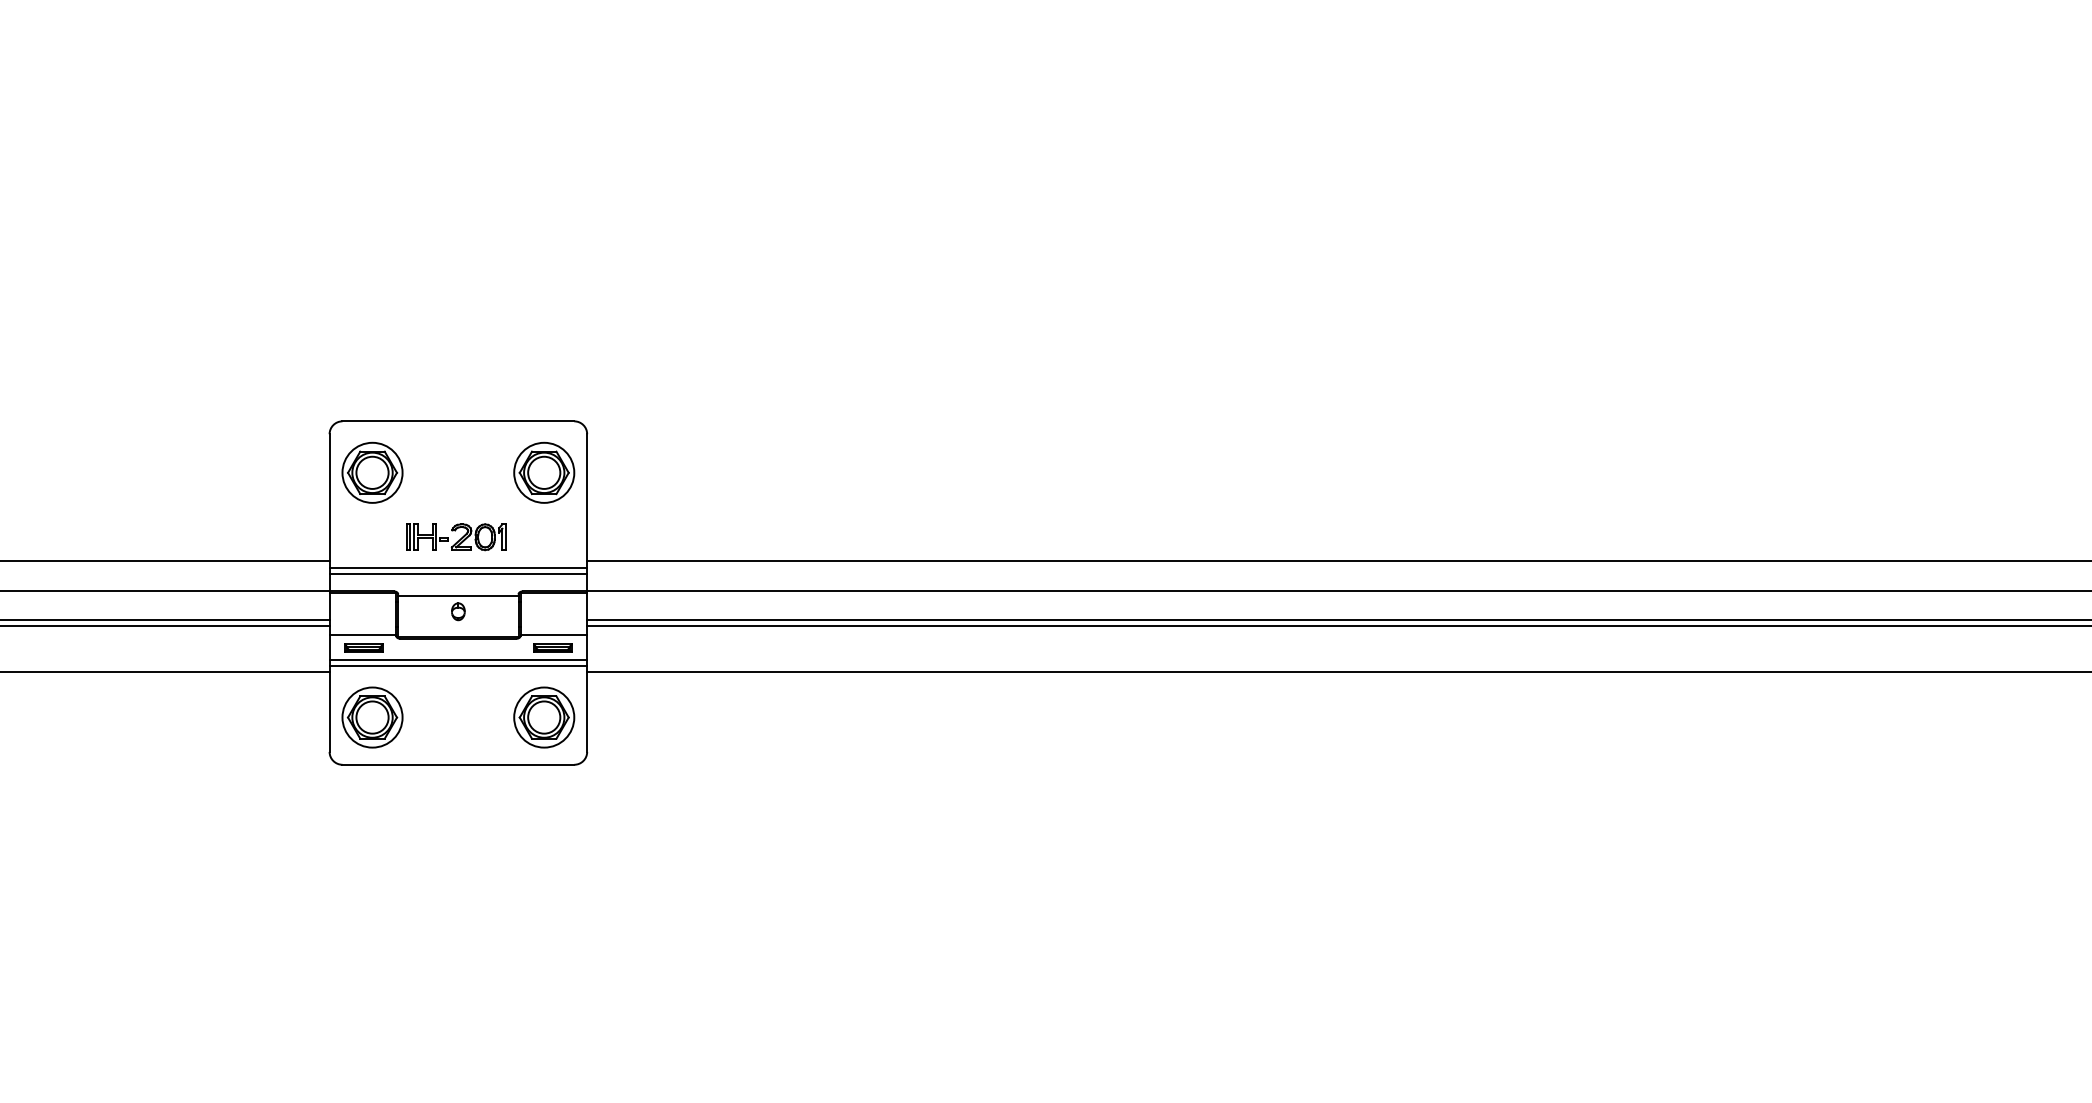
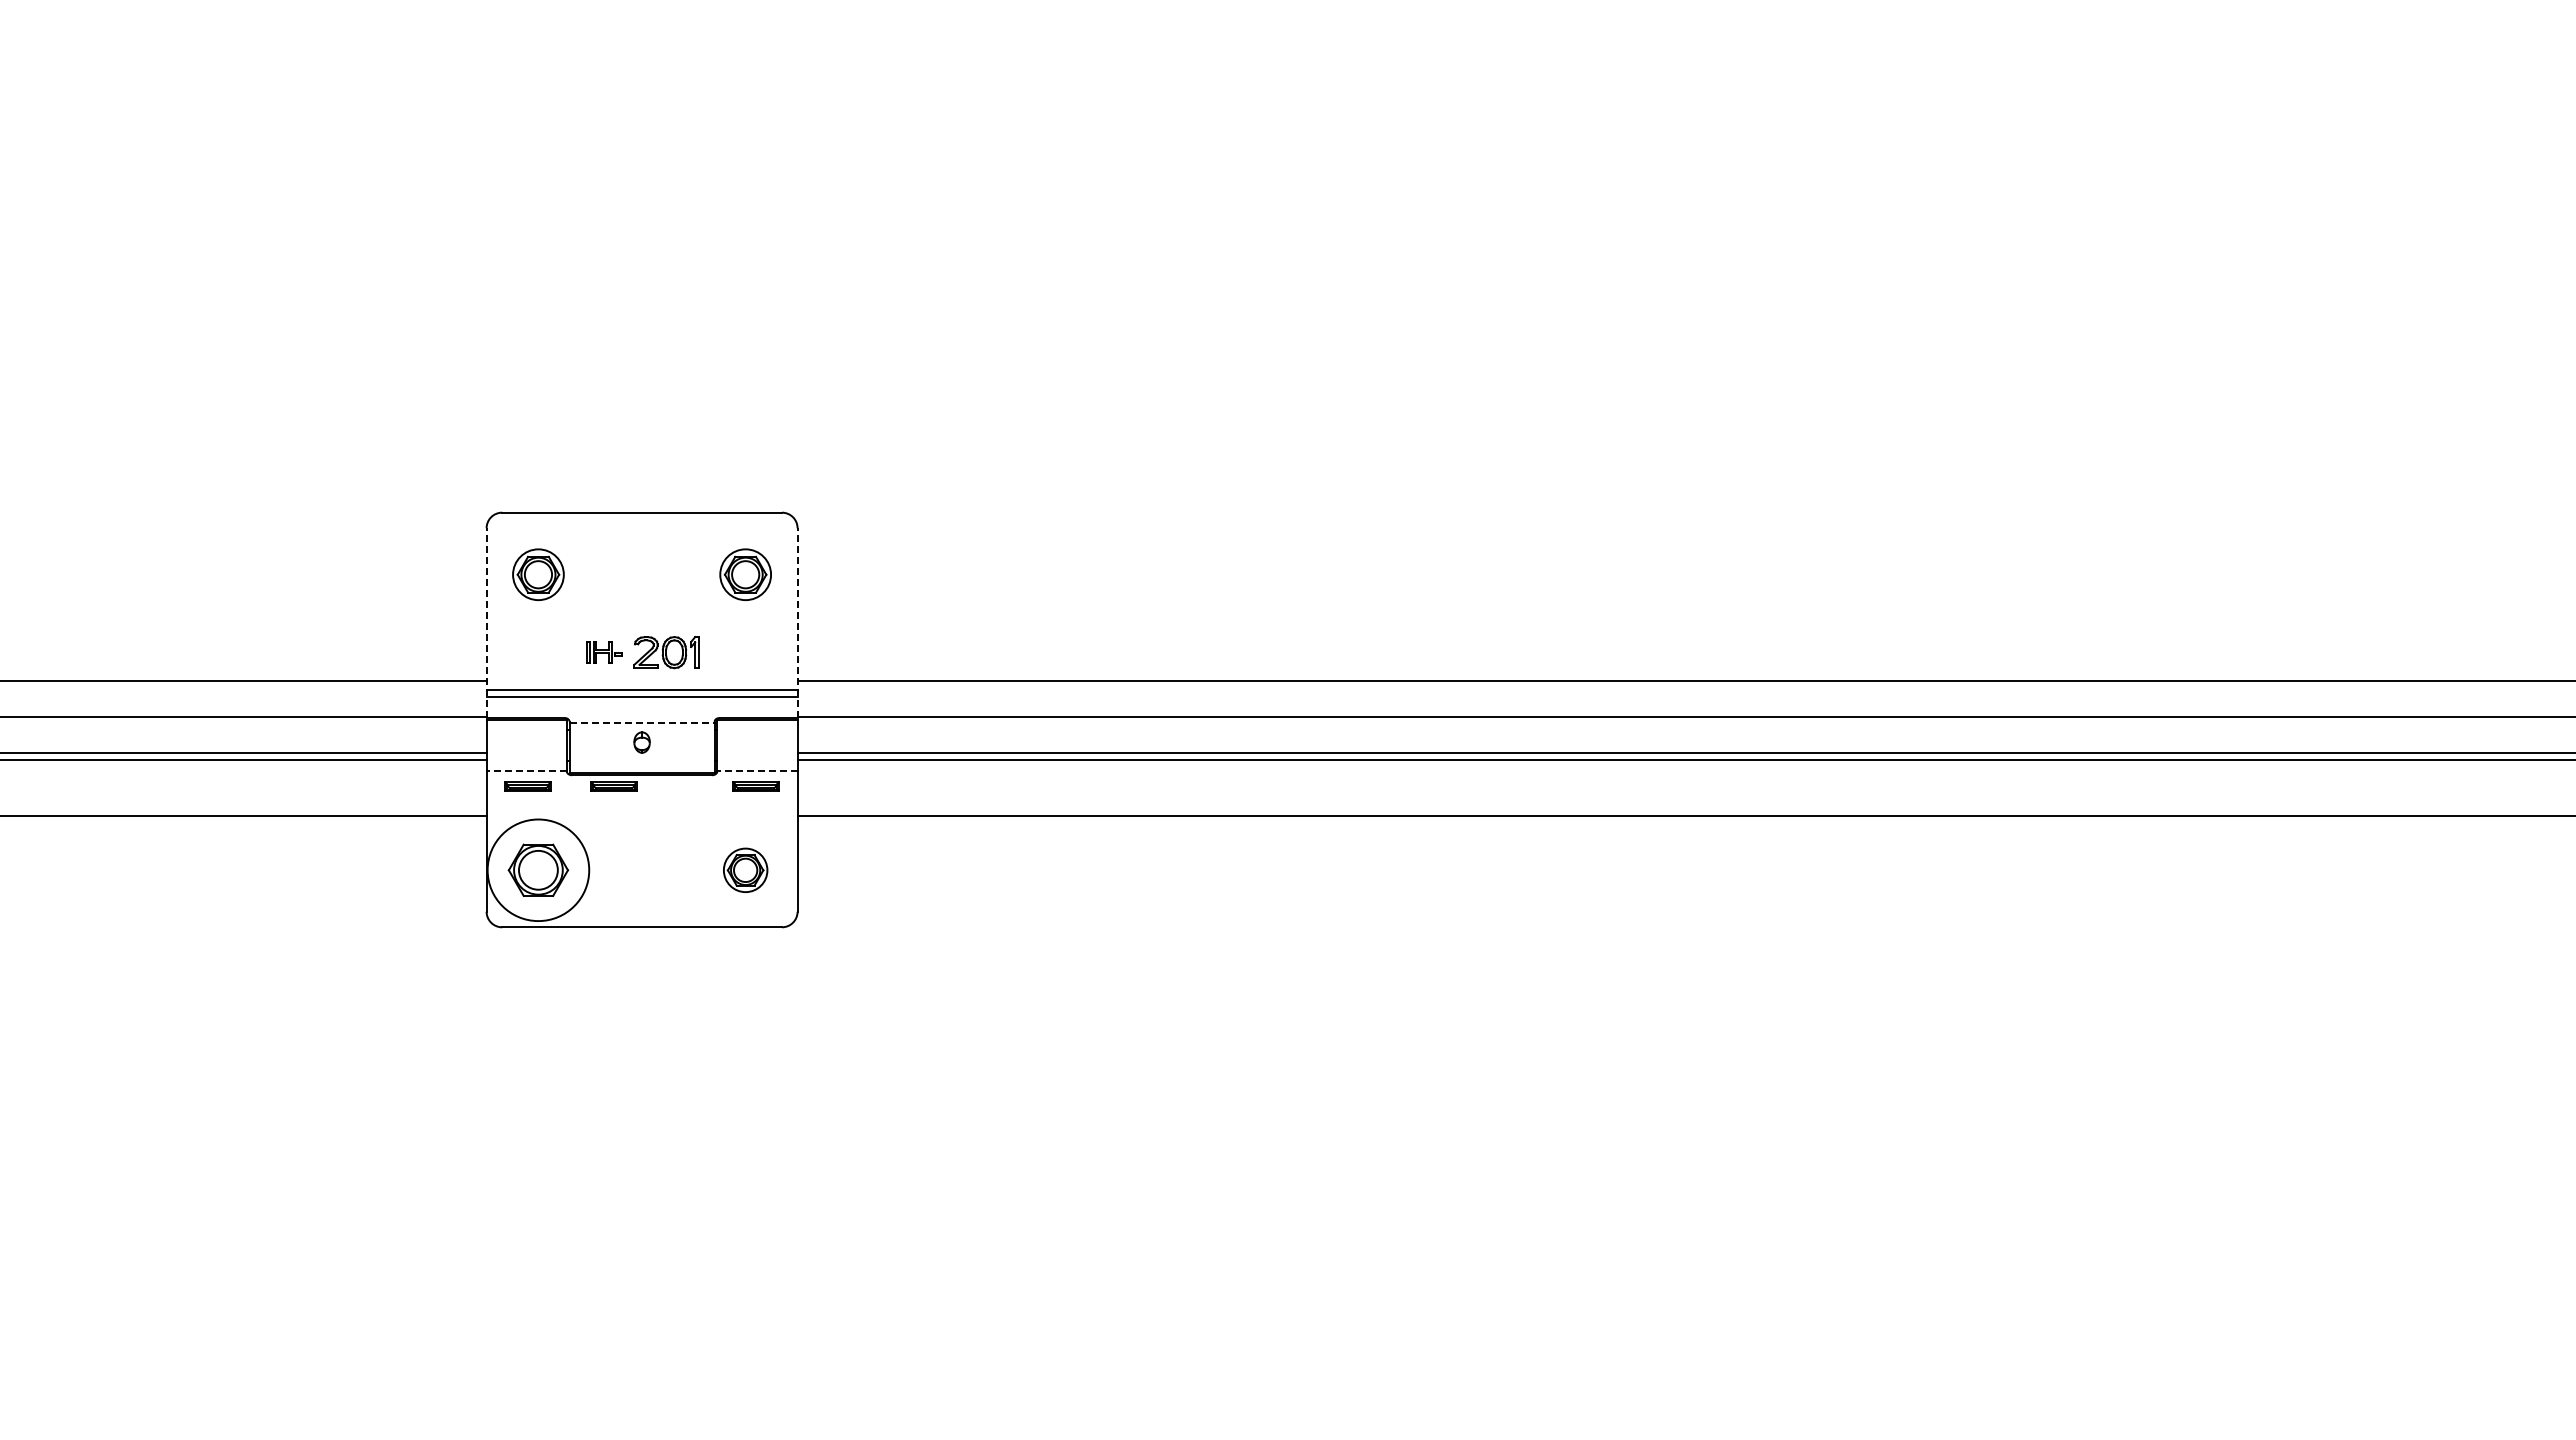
part: (372, 472) -> (538, 574), size x0.7
part: (544, 472) -> (745, 574), size x0.7
line: (329, 513) -> (486, 623), solid -> dashed
line: (587, 513) -> (797, 623), solid -> dashed
part: (427, 537) -> (604, 652), size x0.7
line: (458, 595) -> (642, 723), solid -> dashed
line: (362, 634) -> (526, 770), solid -> dashed
line: (553, 634) -> (756, 770), solid -> dashed
part: (434, 648) -> (613, 786), added
line: (457, 660) -> (641, 801), removed
line: (457, 666) -> (641, 808), removed
circle: (372, 717) -> (538, 870), size x1.4
part: (544, 717) -> (745, 870), size x0.6

